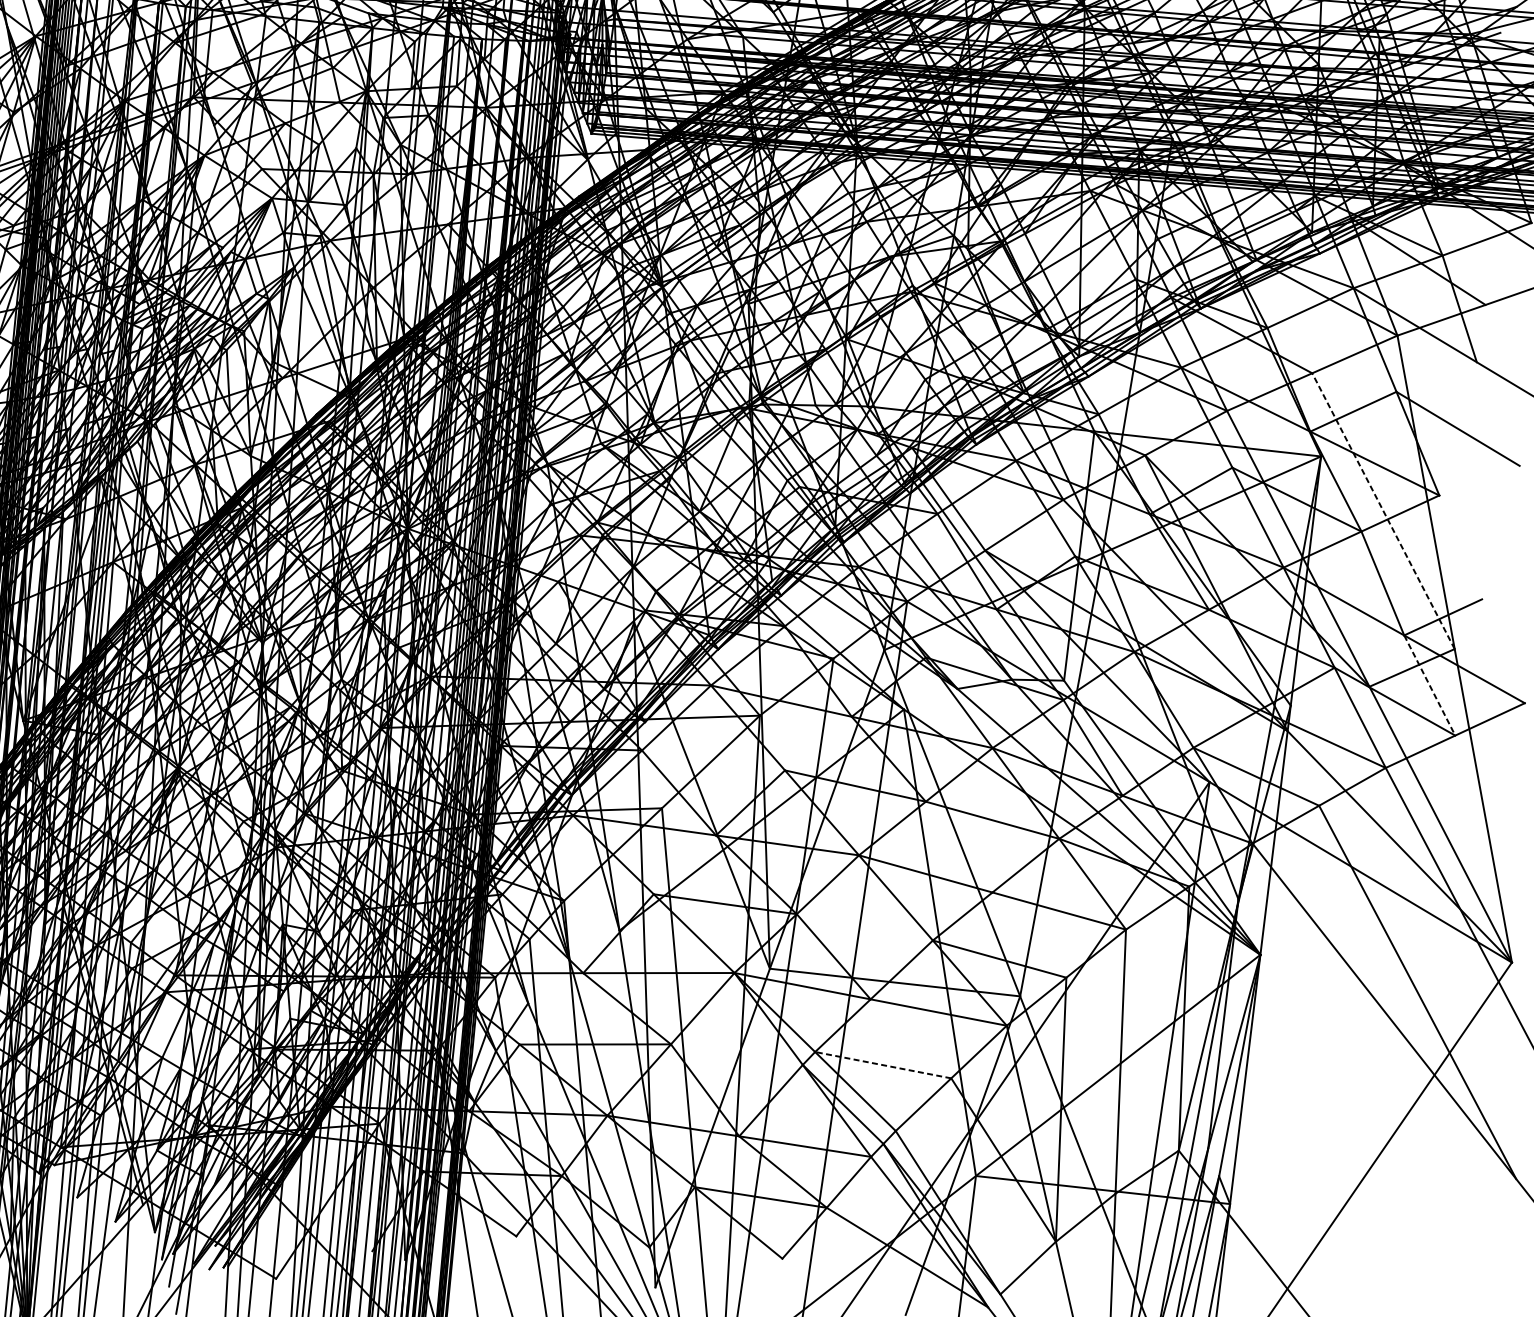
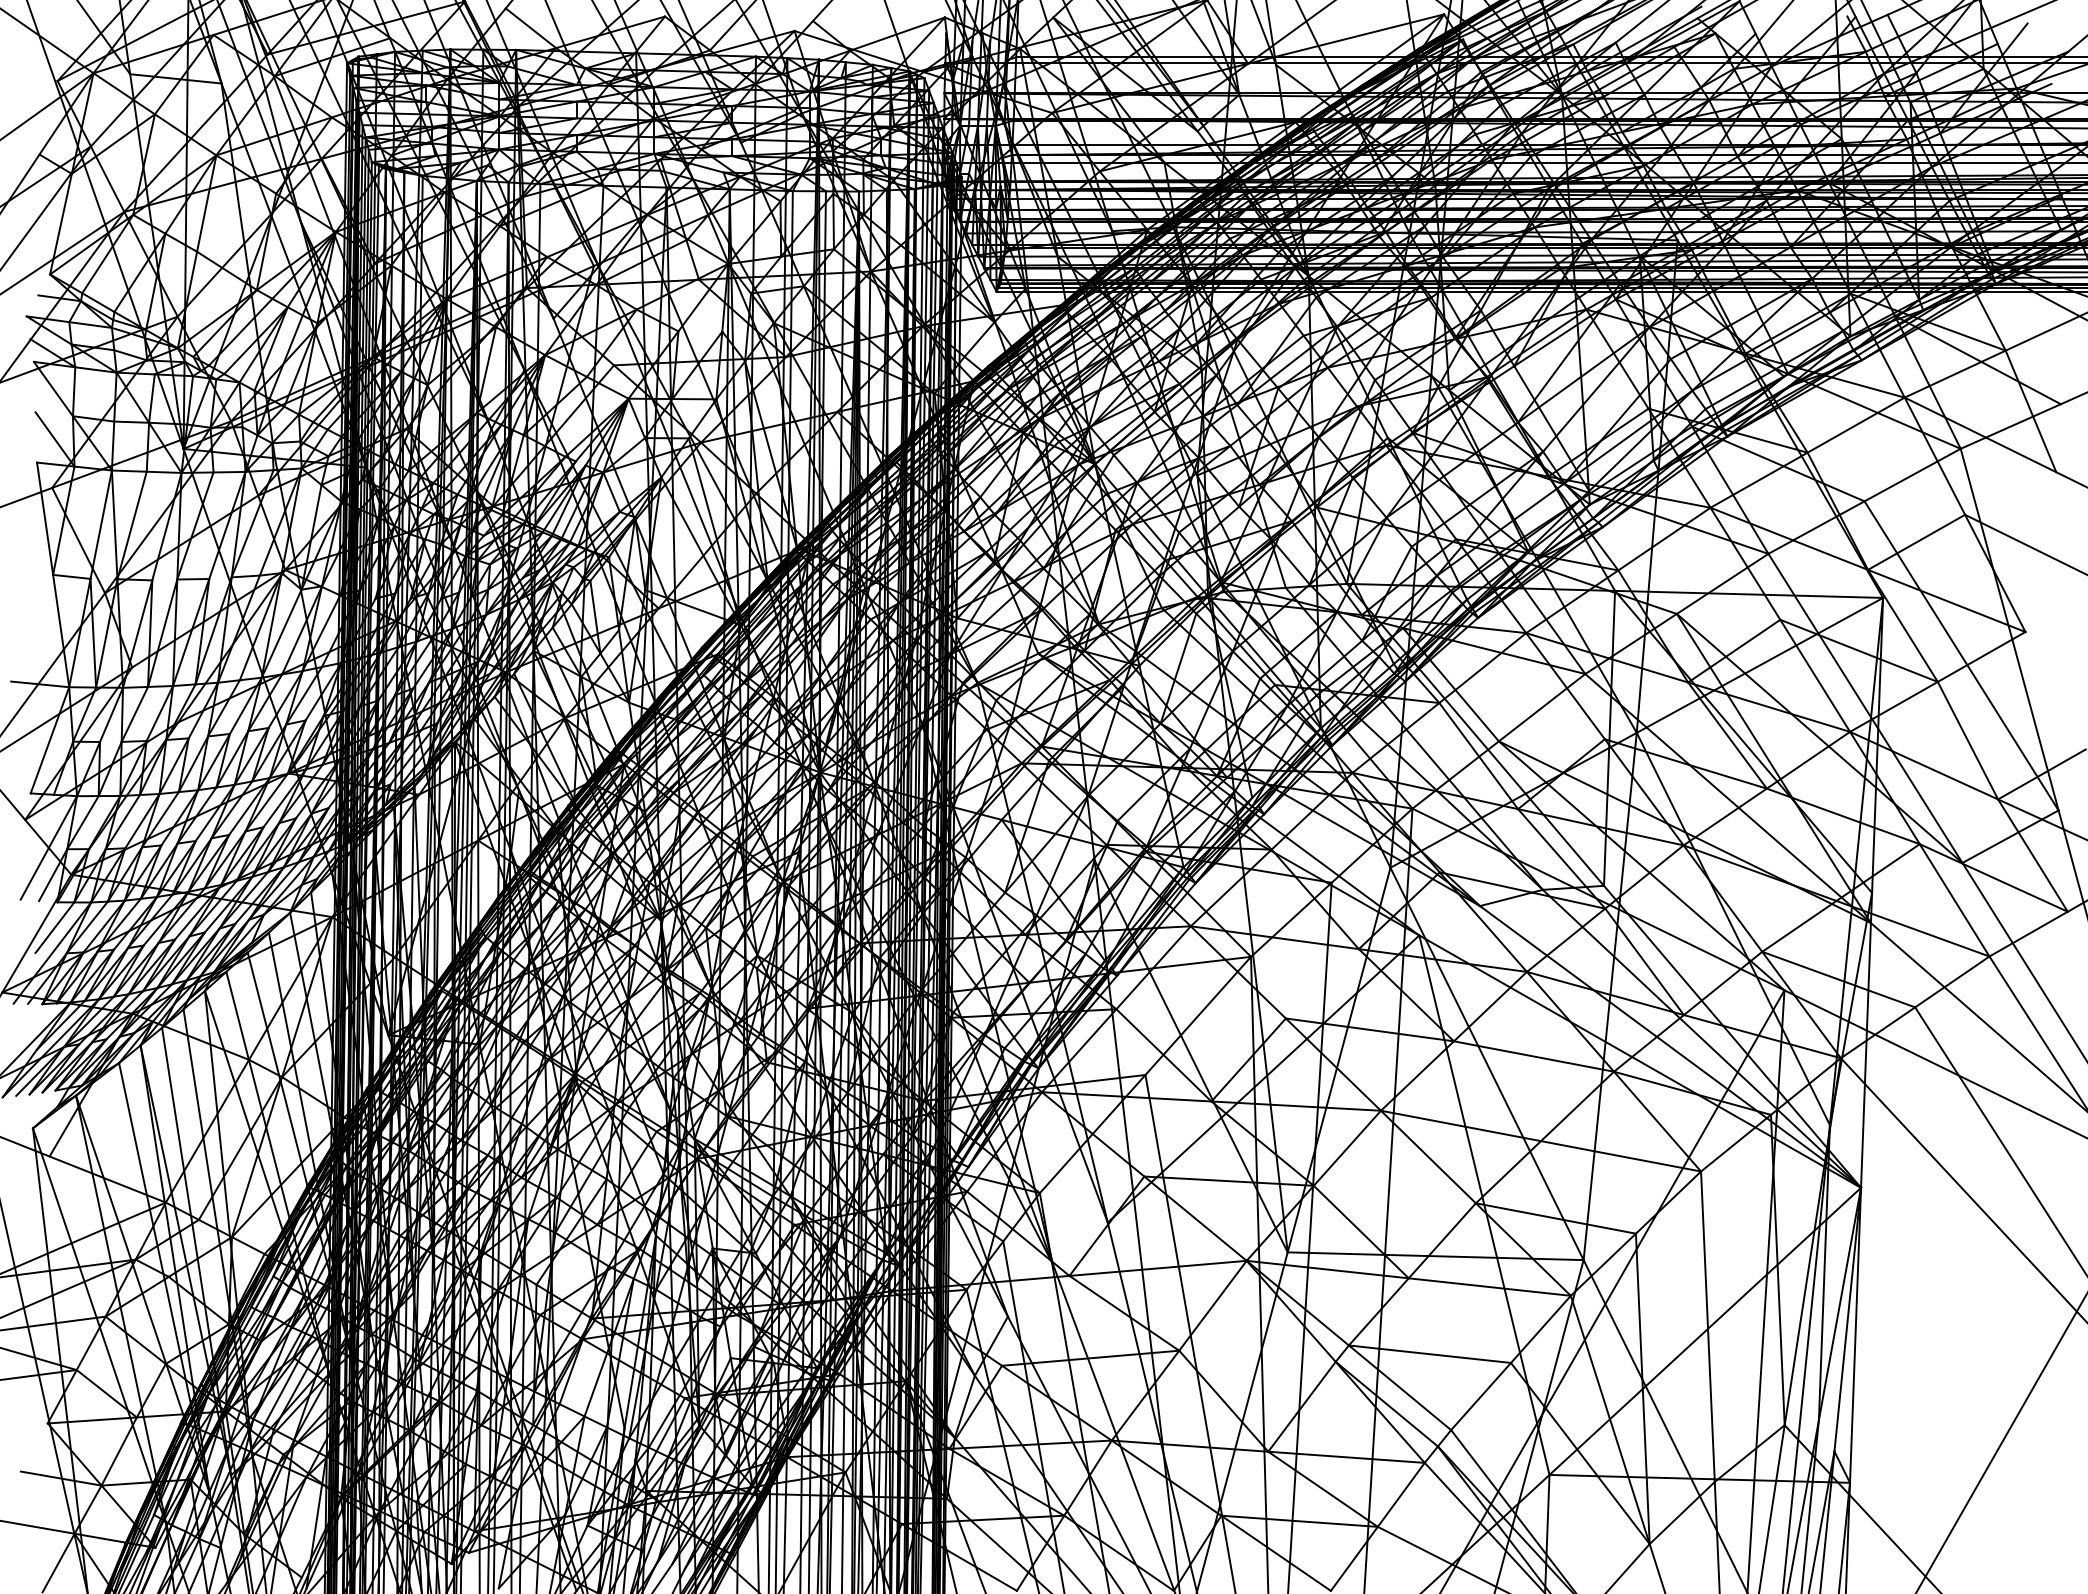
line: (1383, 510) -> (1961, 655), dashed -> solid
line: (1430, 686) -> (2033, 856), dashed -> solid
line: (882, 1065) -> (1429, 1354), dashed -> solid

